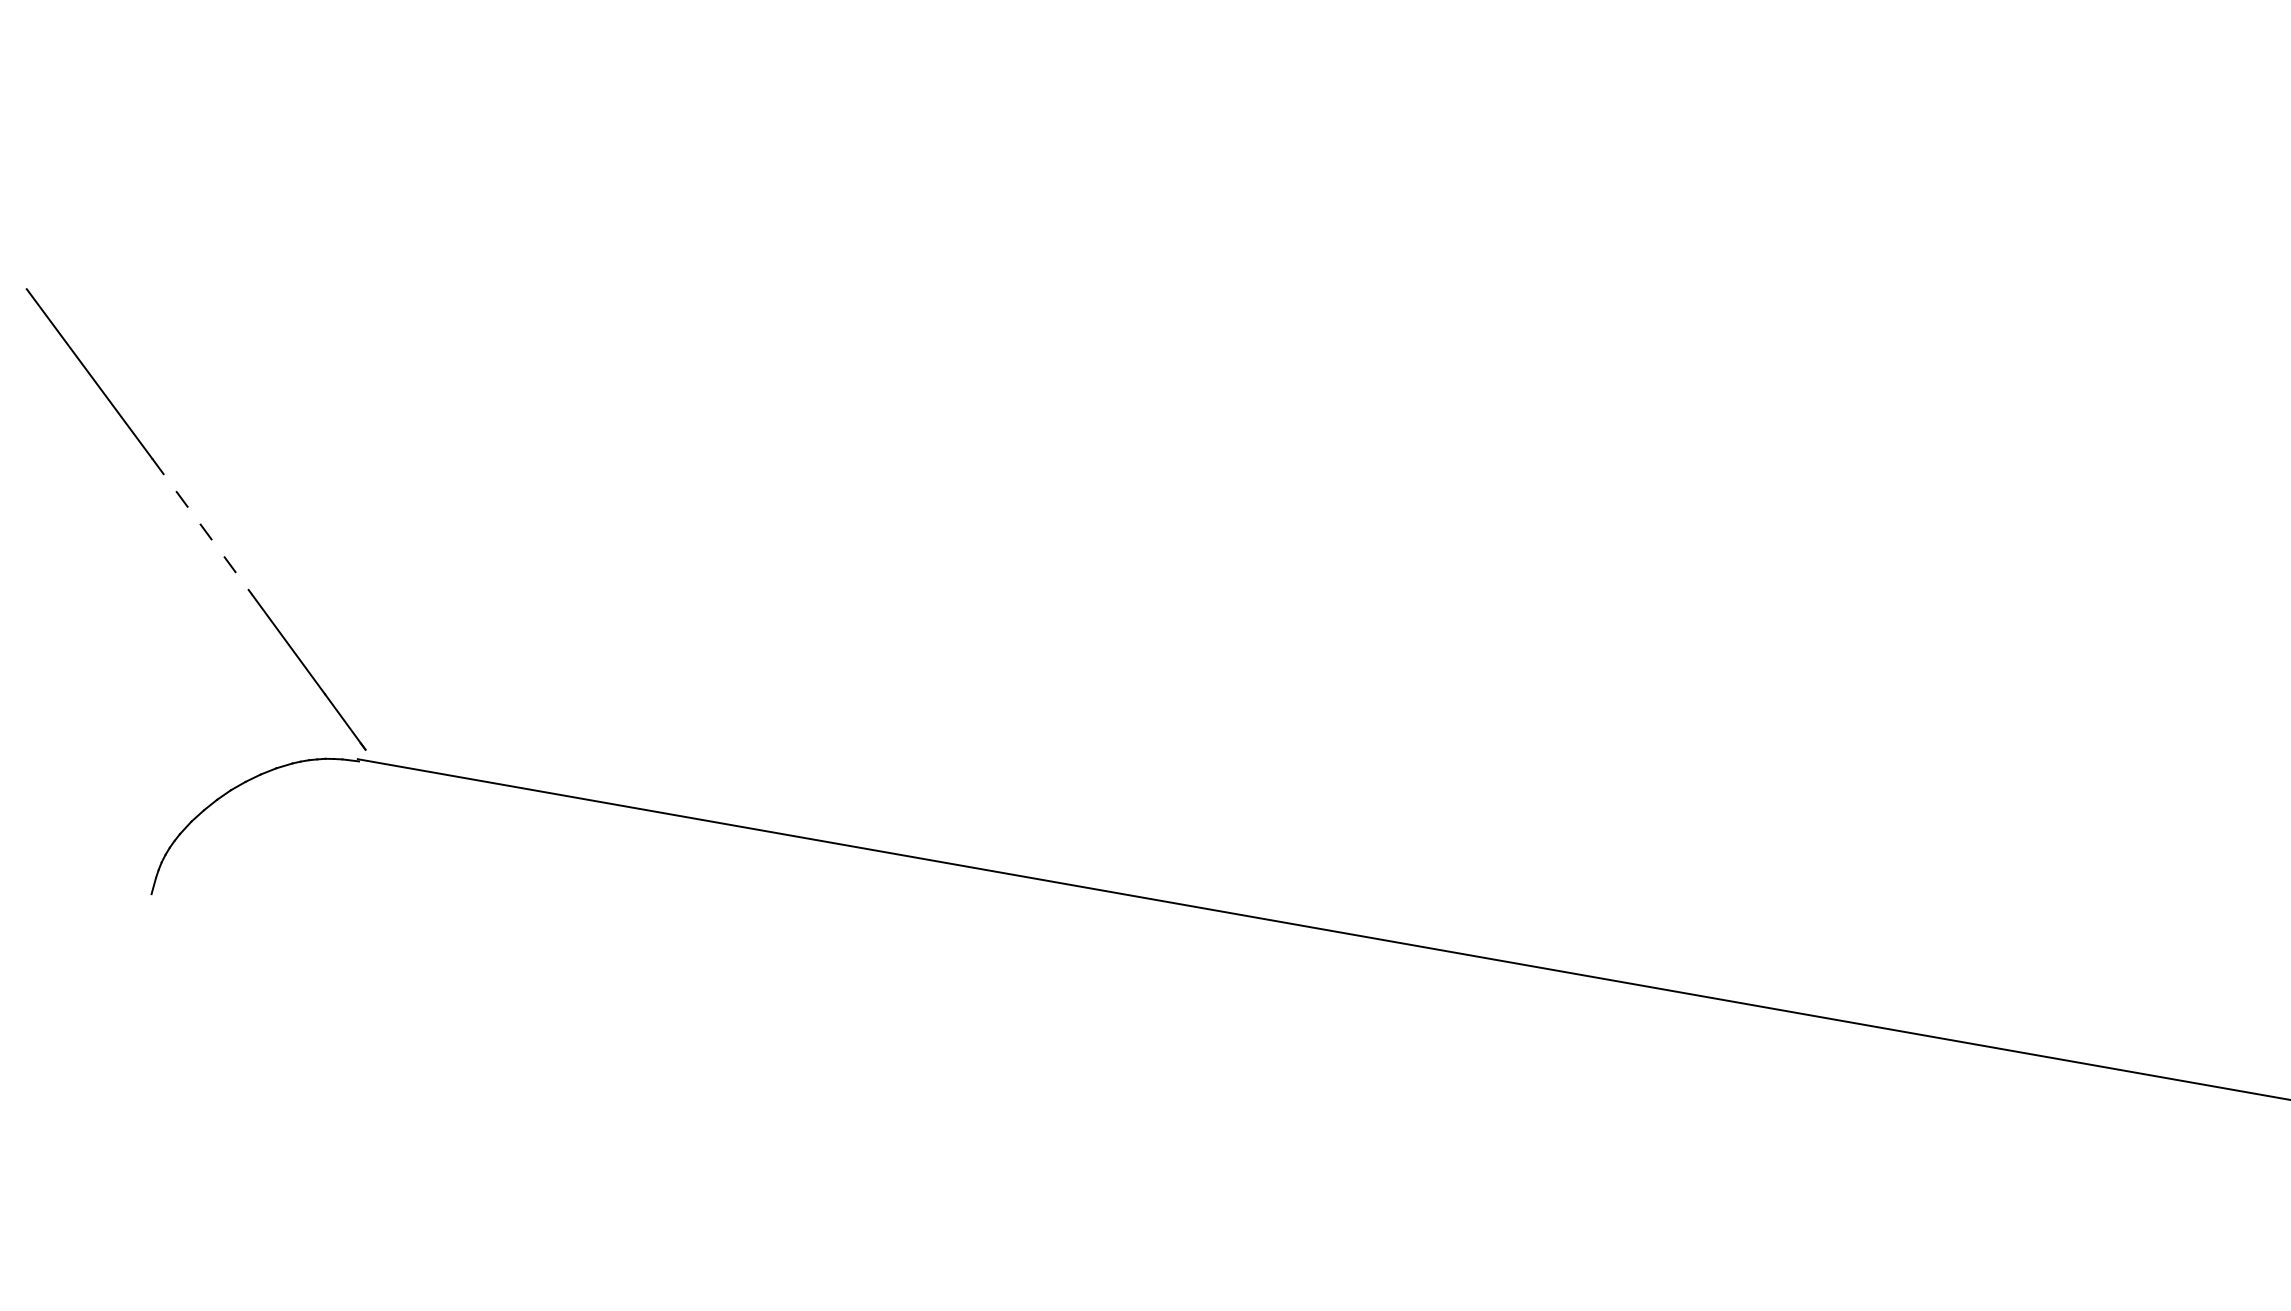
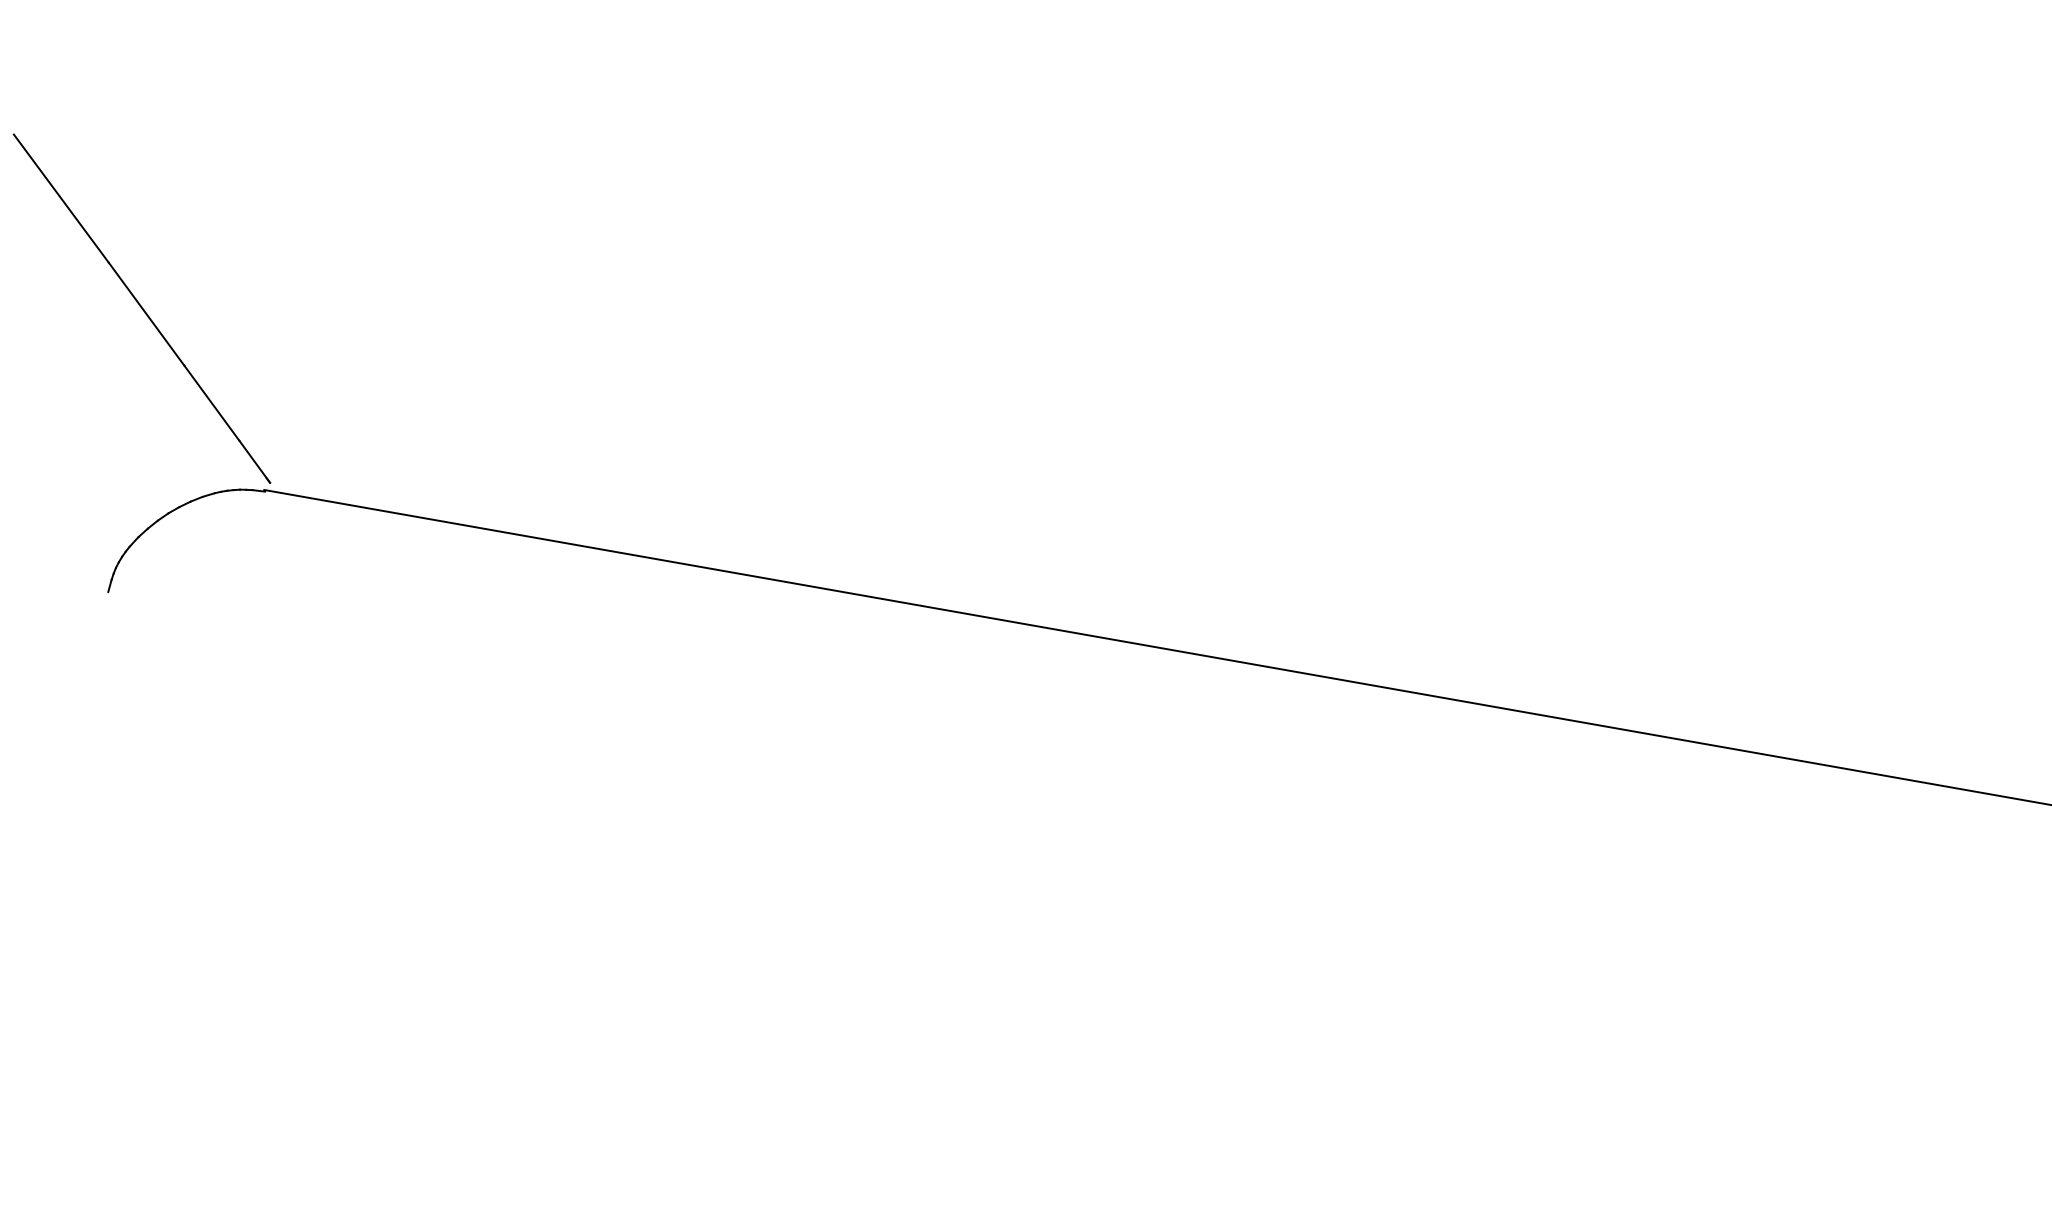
line: (202, 527) -> (146, 314), dashed -> solid

